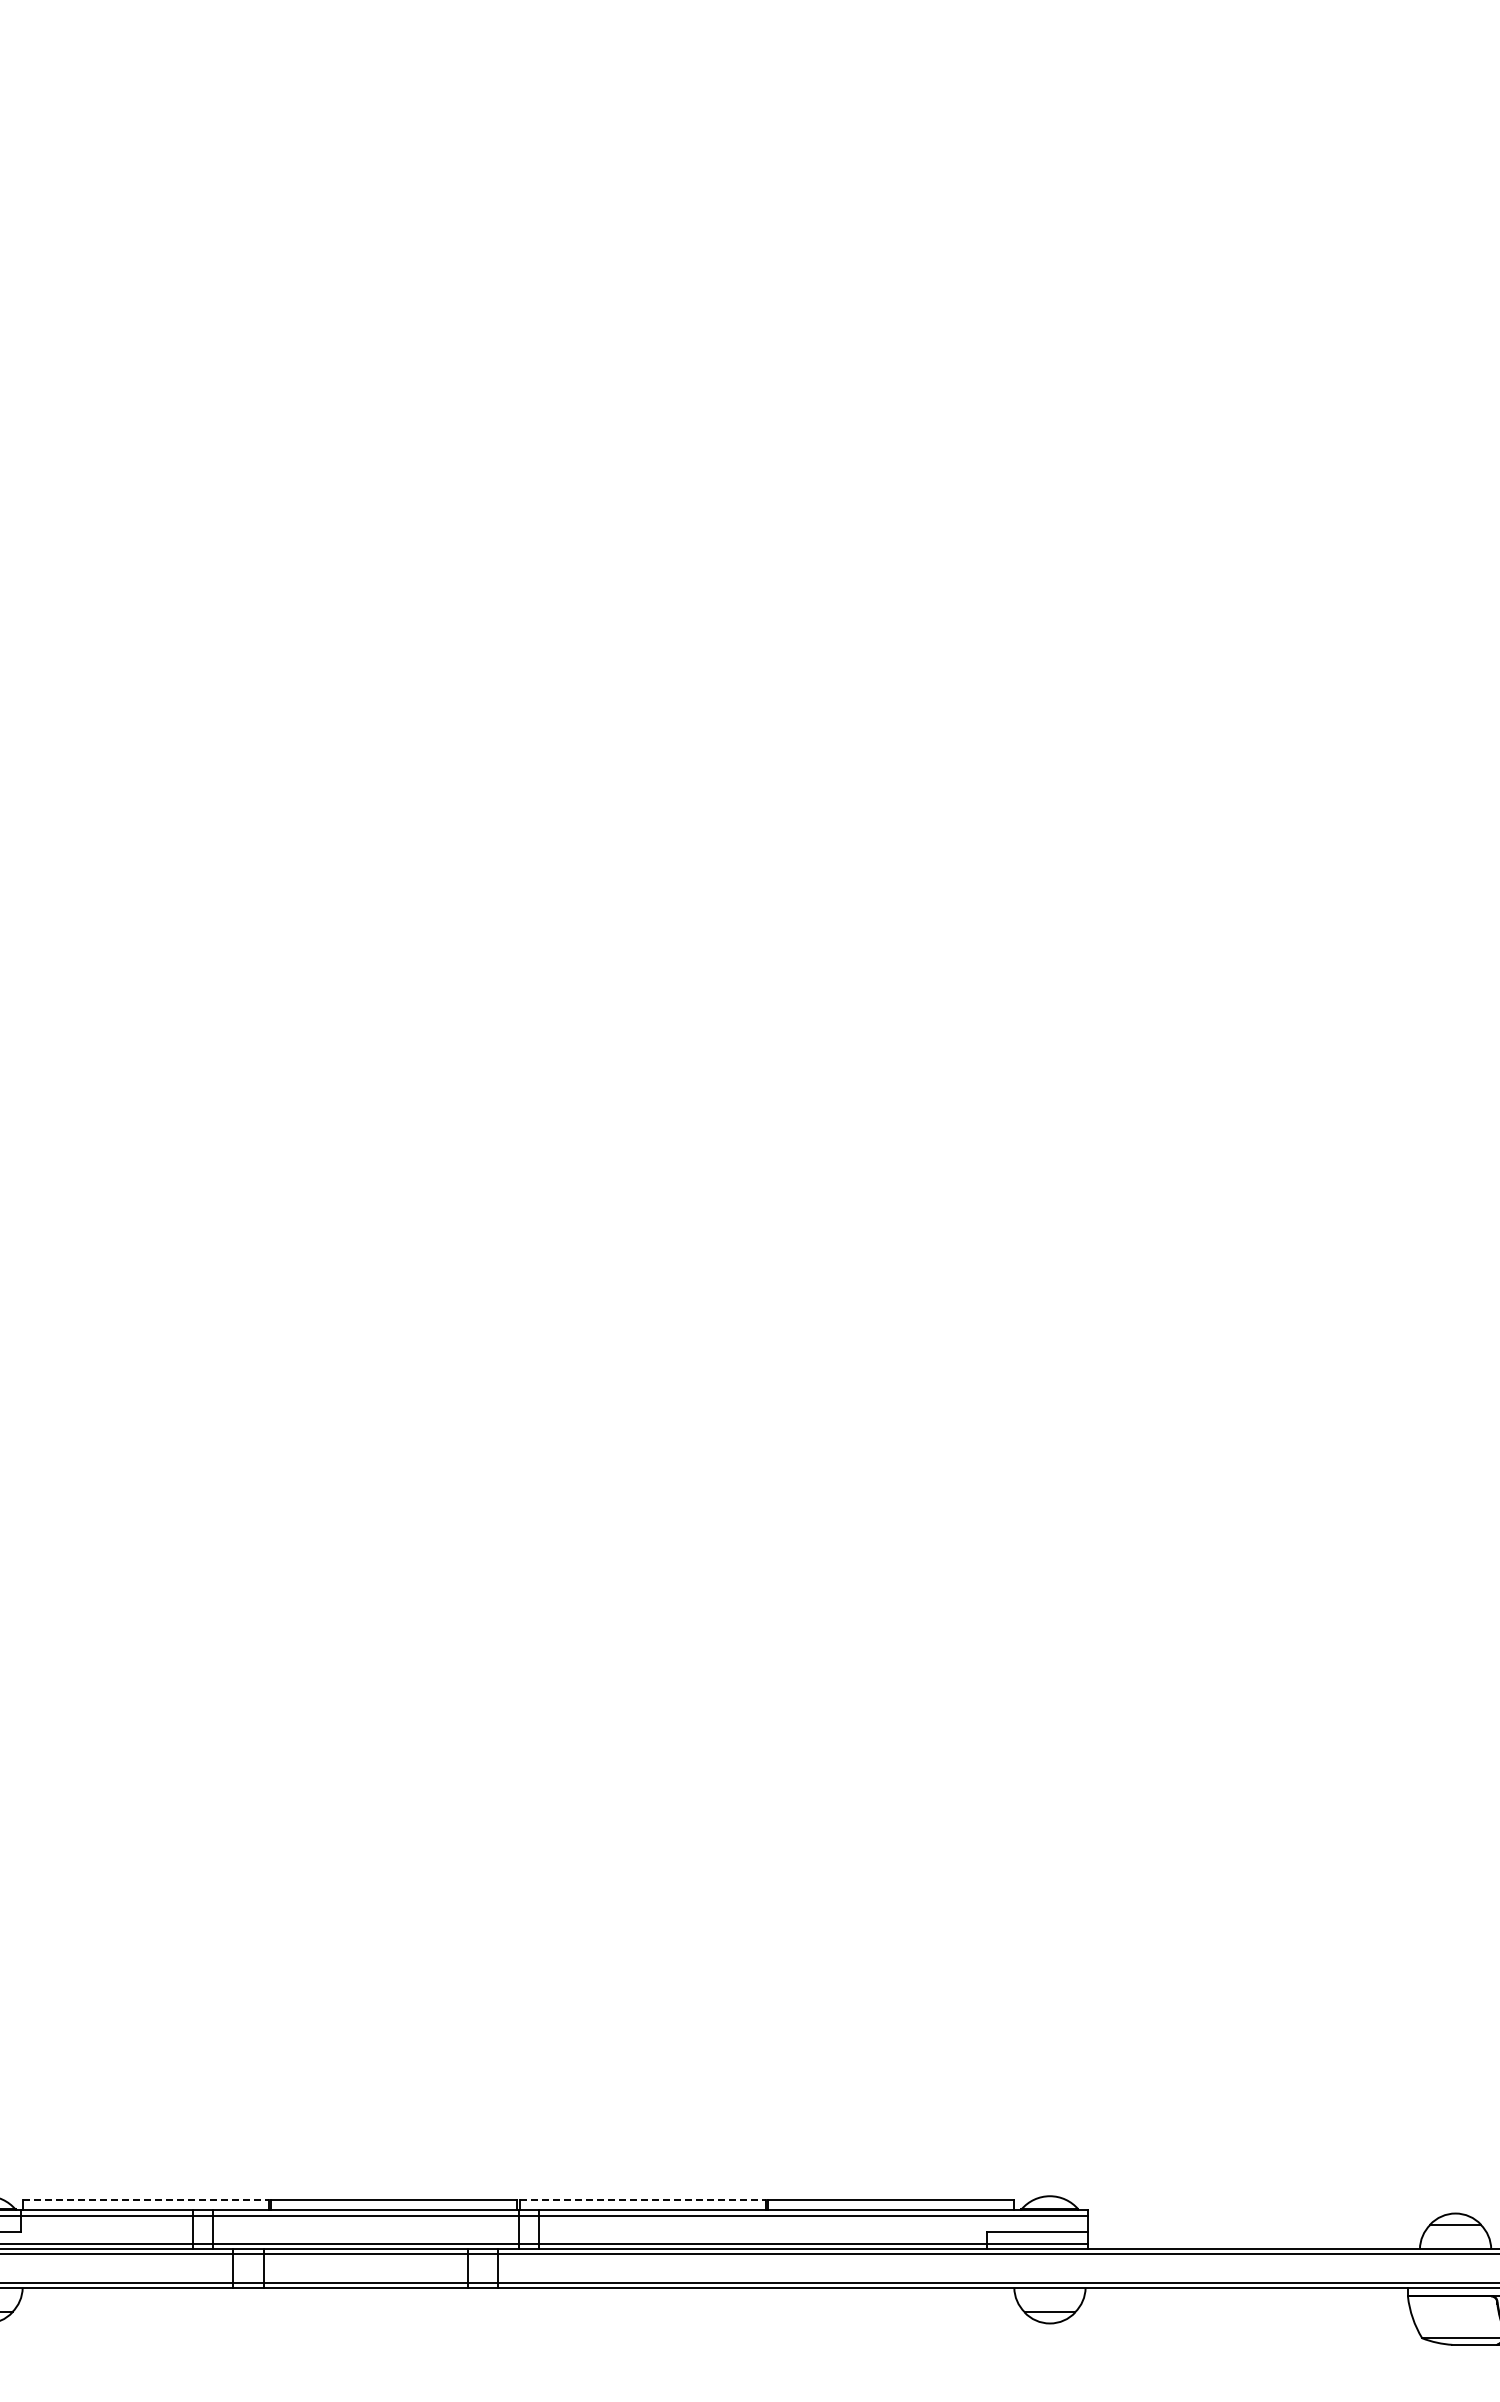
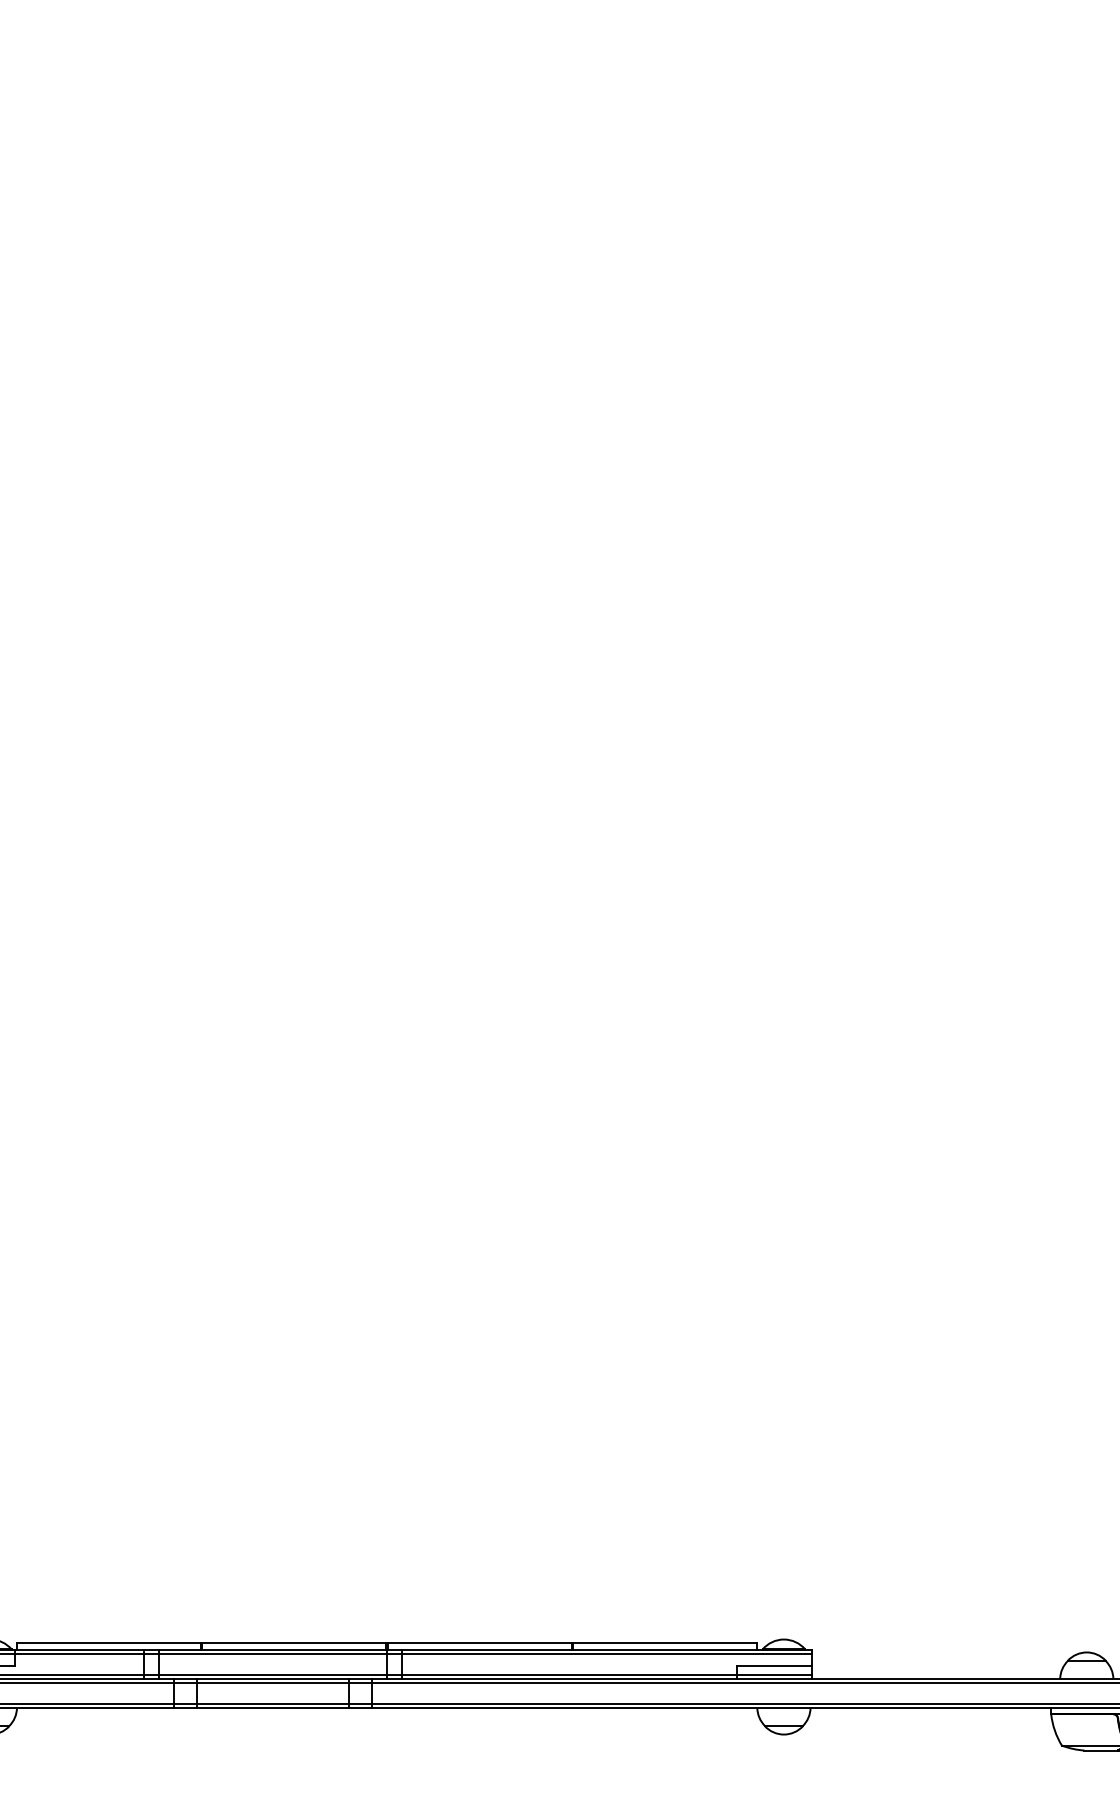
line: (146, 2200) -> (109, 1642), dashed -> solid
line: (643, 2200) -> (480, 1642), dashed -> solid

